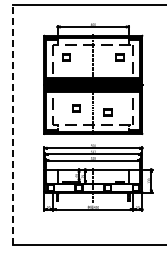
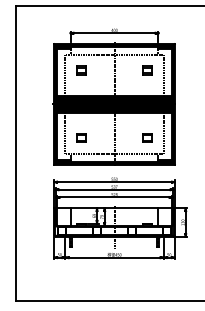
part: (76, 108) -> (81, 138), moved
part: (107, 112) -> (146, 138), moved
line: (13, 124) -> (16, 153), dashed -> solid

